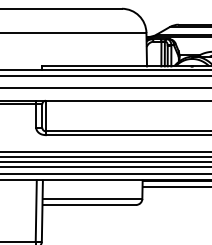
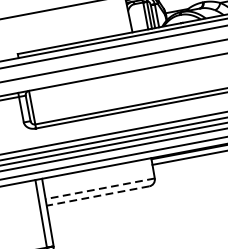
line: (92, 198) -> (100, 188), solid -> dashed
line: (89, 204) -> (98, 195), solid -> dashed

